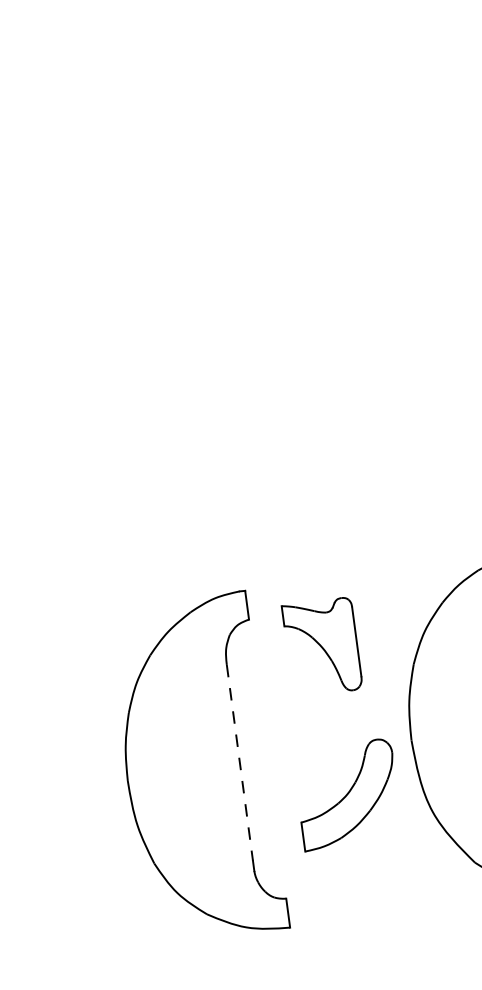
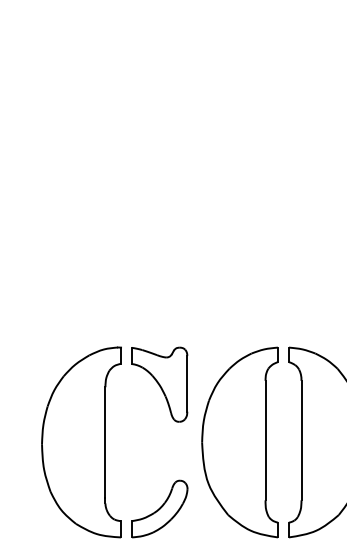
part: (322, 647) -> (159, 384), size x1.43
line: (240, 762) -> (105, 442), dashed -> solid
part: (347, 793) -> (159, 508), moved

